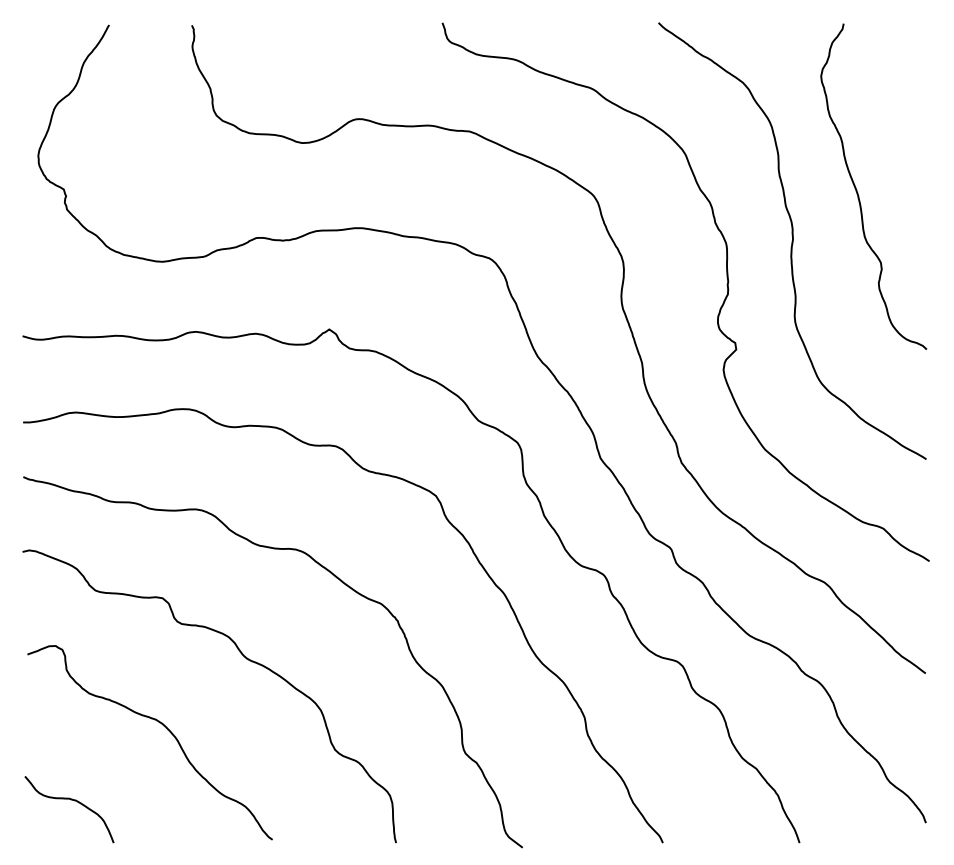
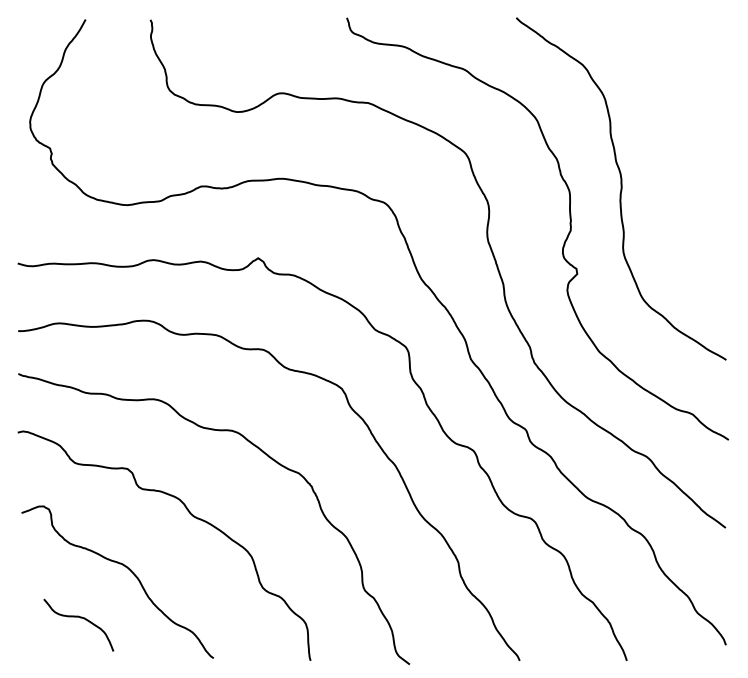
curve: (858, 192) -> (673, 150), removed
curve: (71, 800) -> (80, 618), moved

